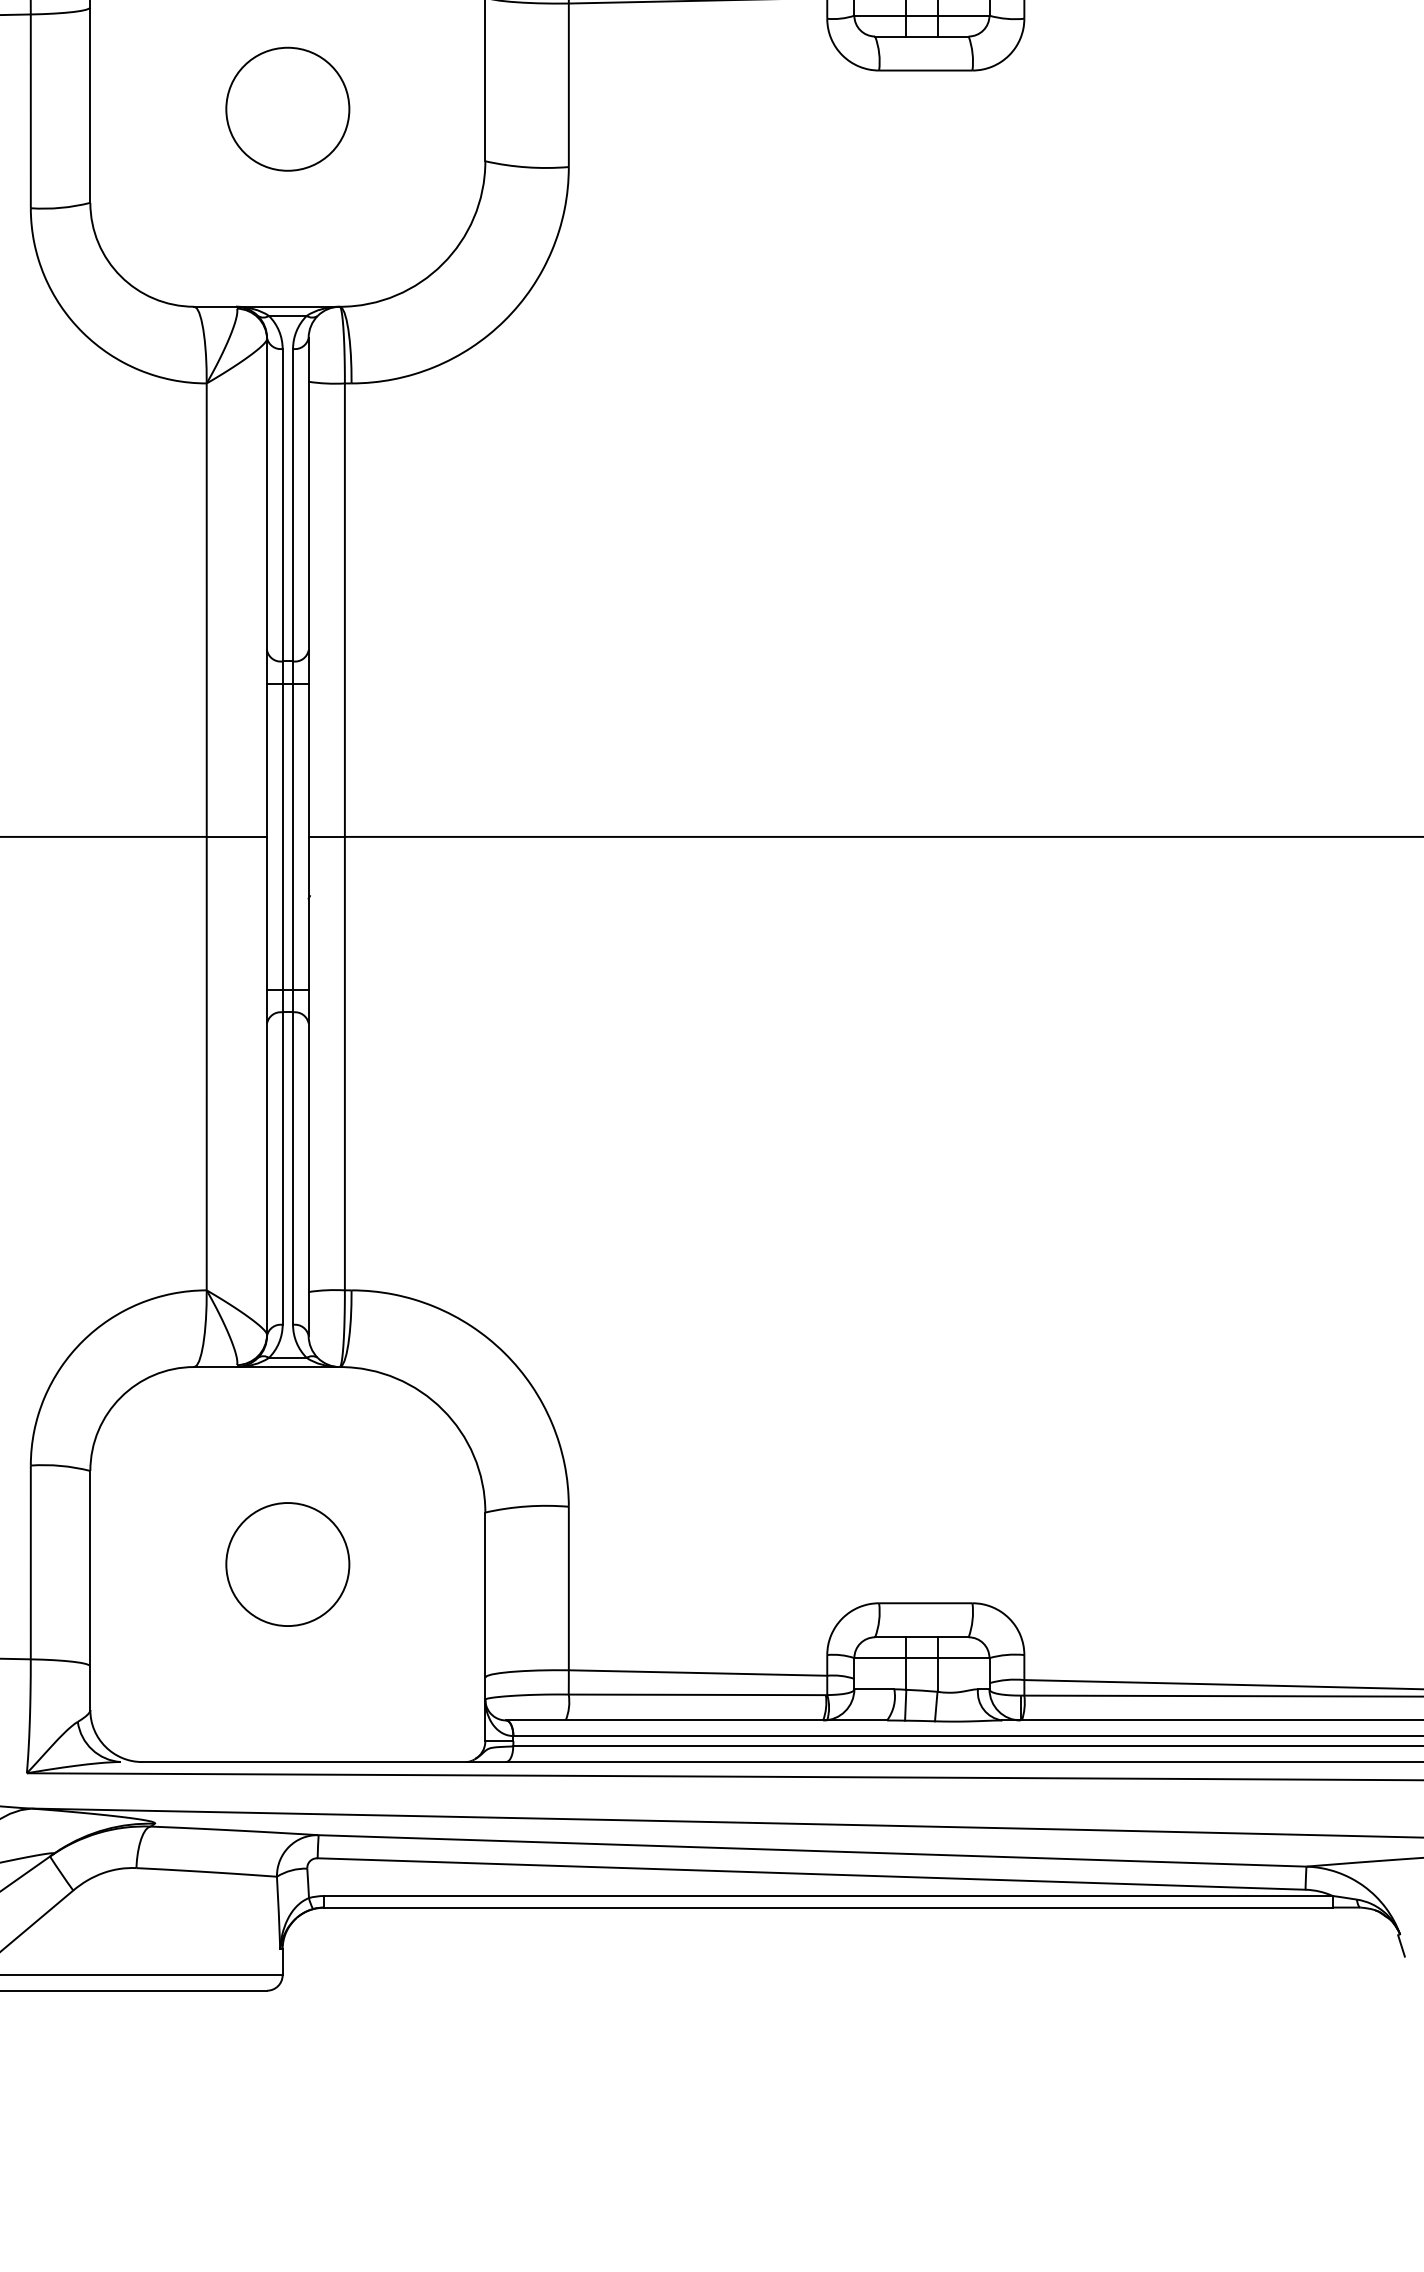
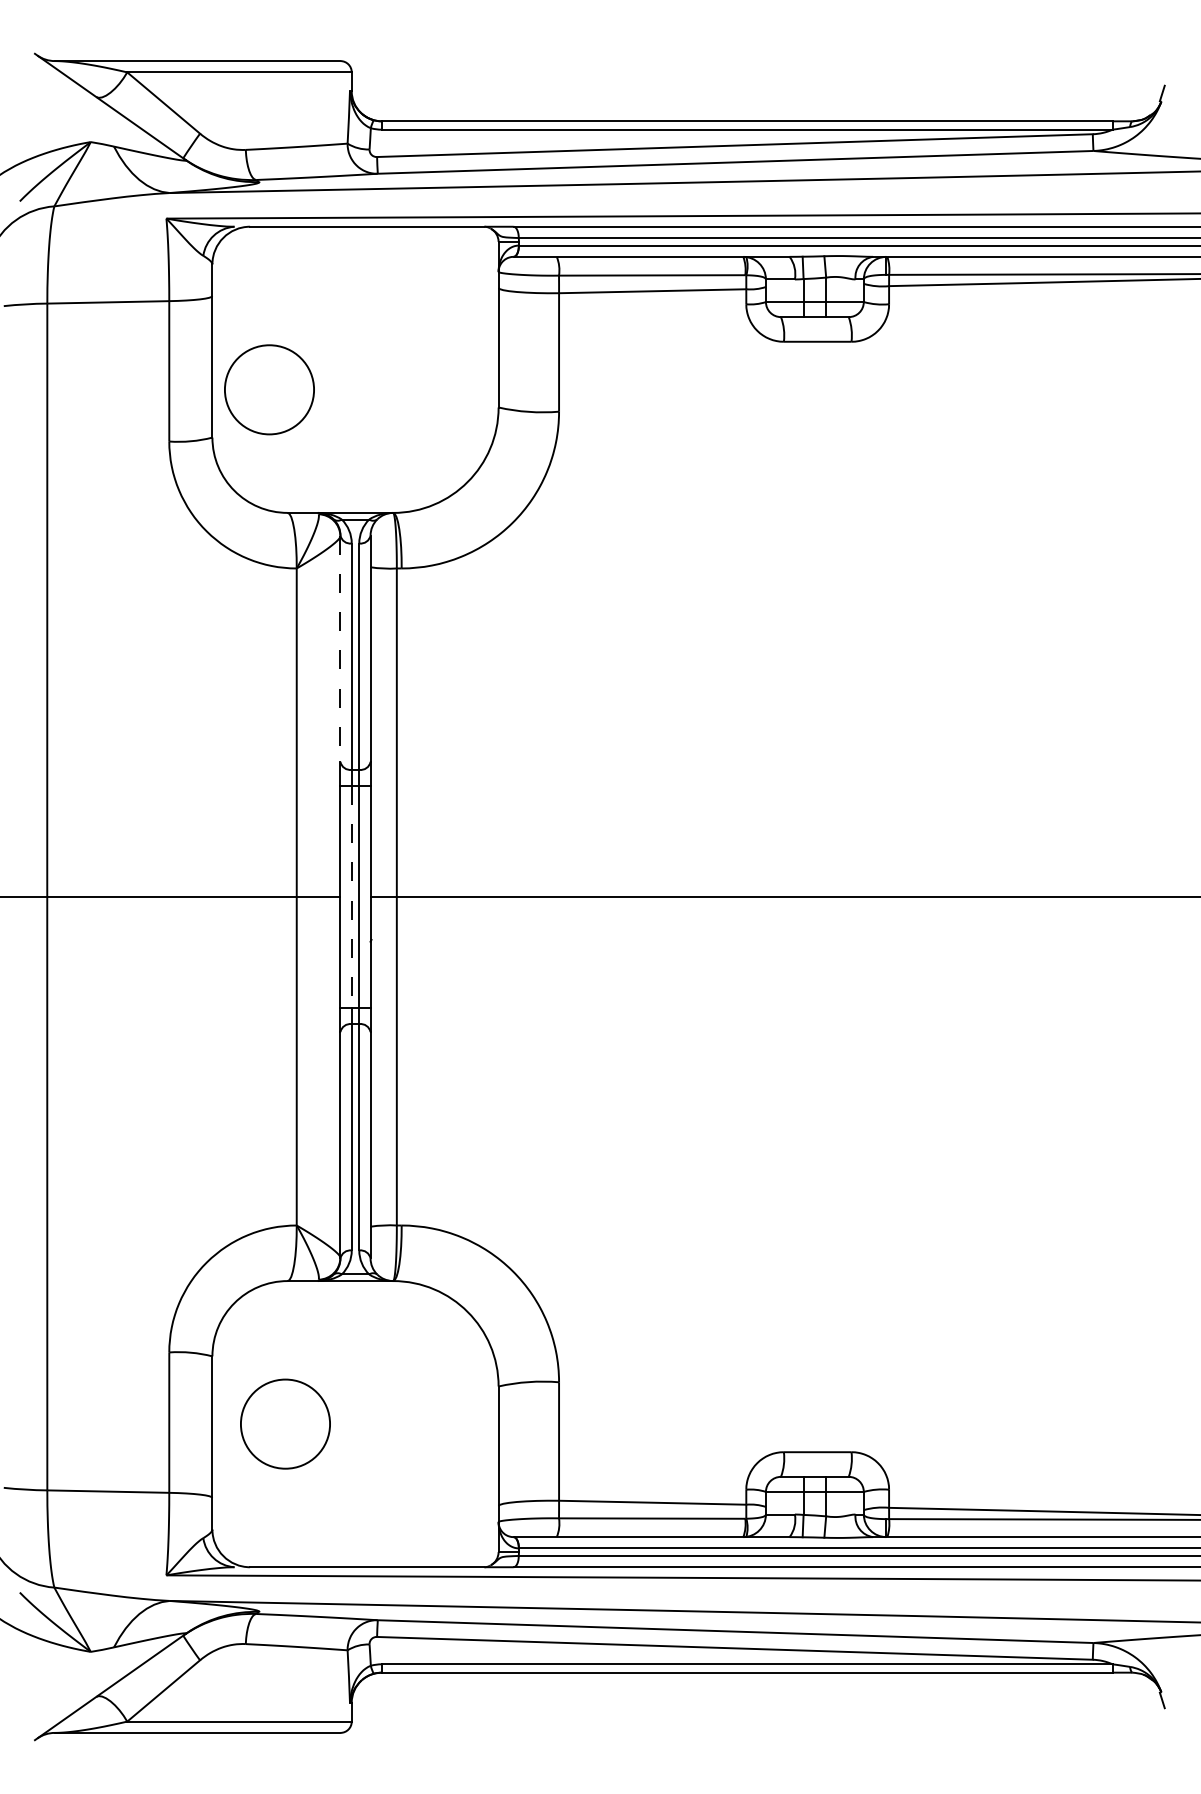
circle: (287, 108) -> (269, 389), moved
line: (267, 495) -> (340, 649), solid -> dashed
line: (282, 837) -> (351, 897), solid -> dashed
circle: (287, 1563) -> (285, 1423), moved

